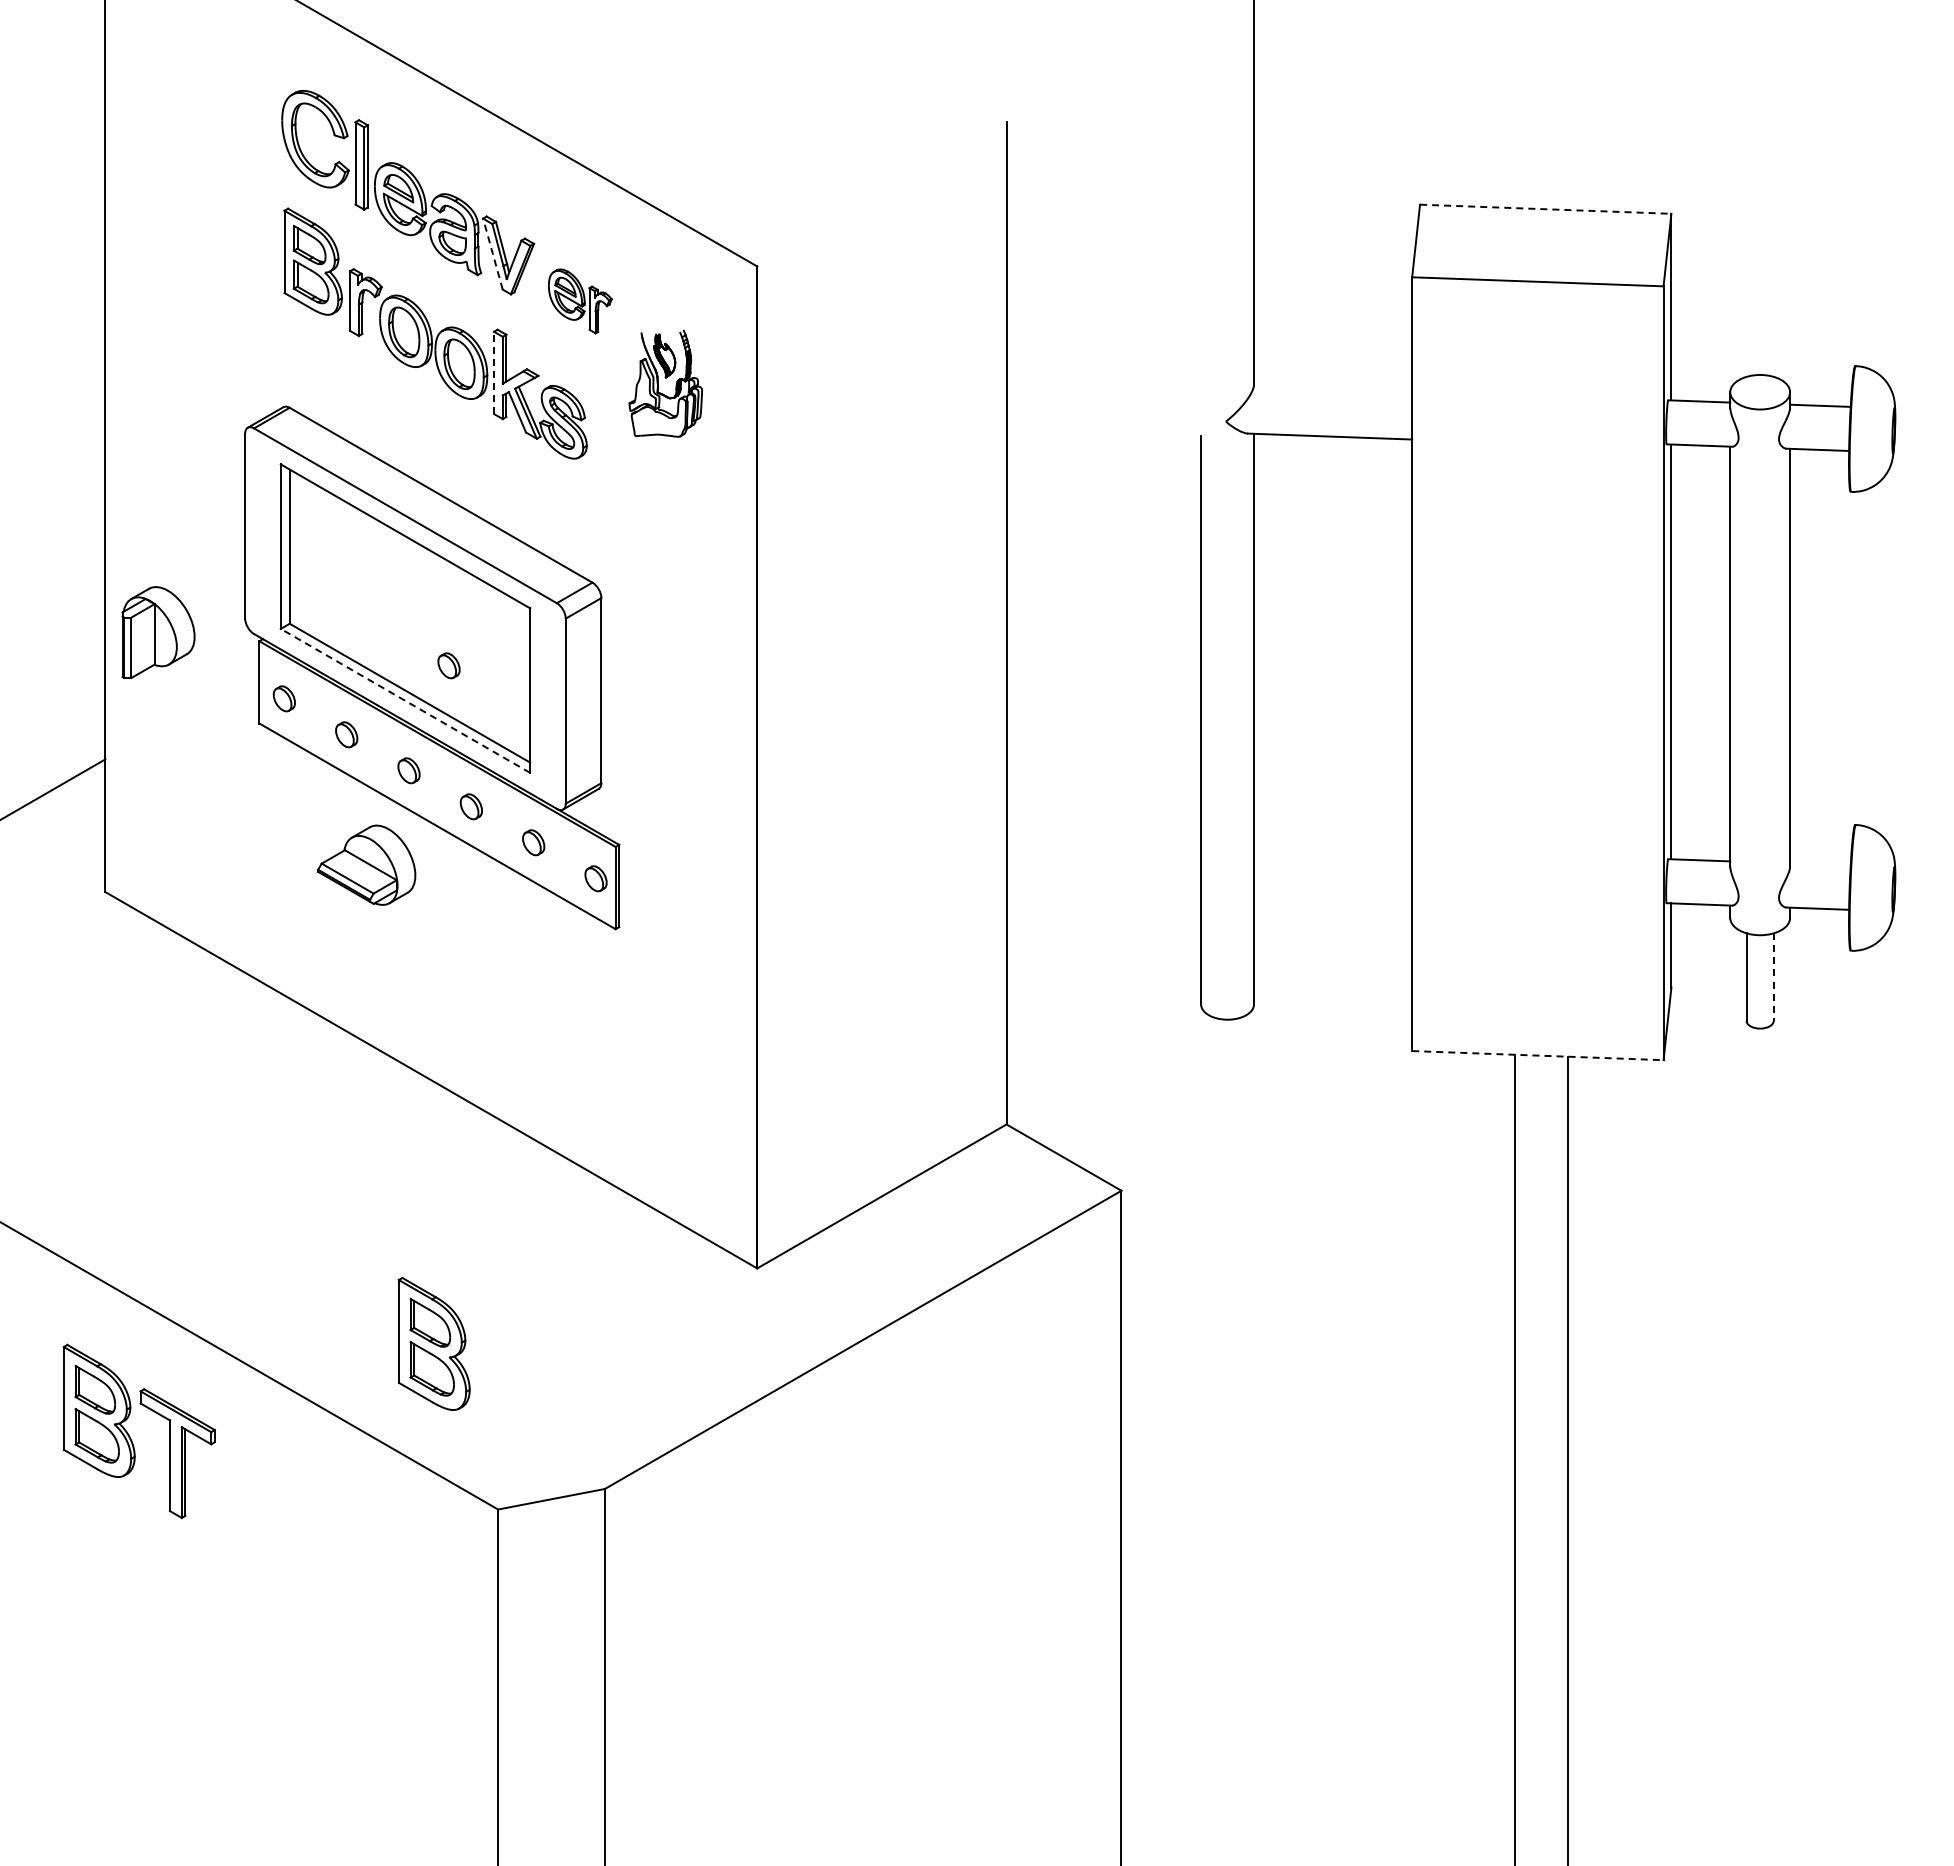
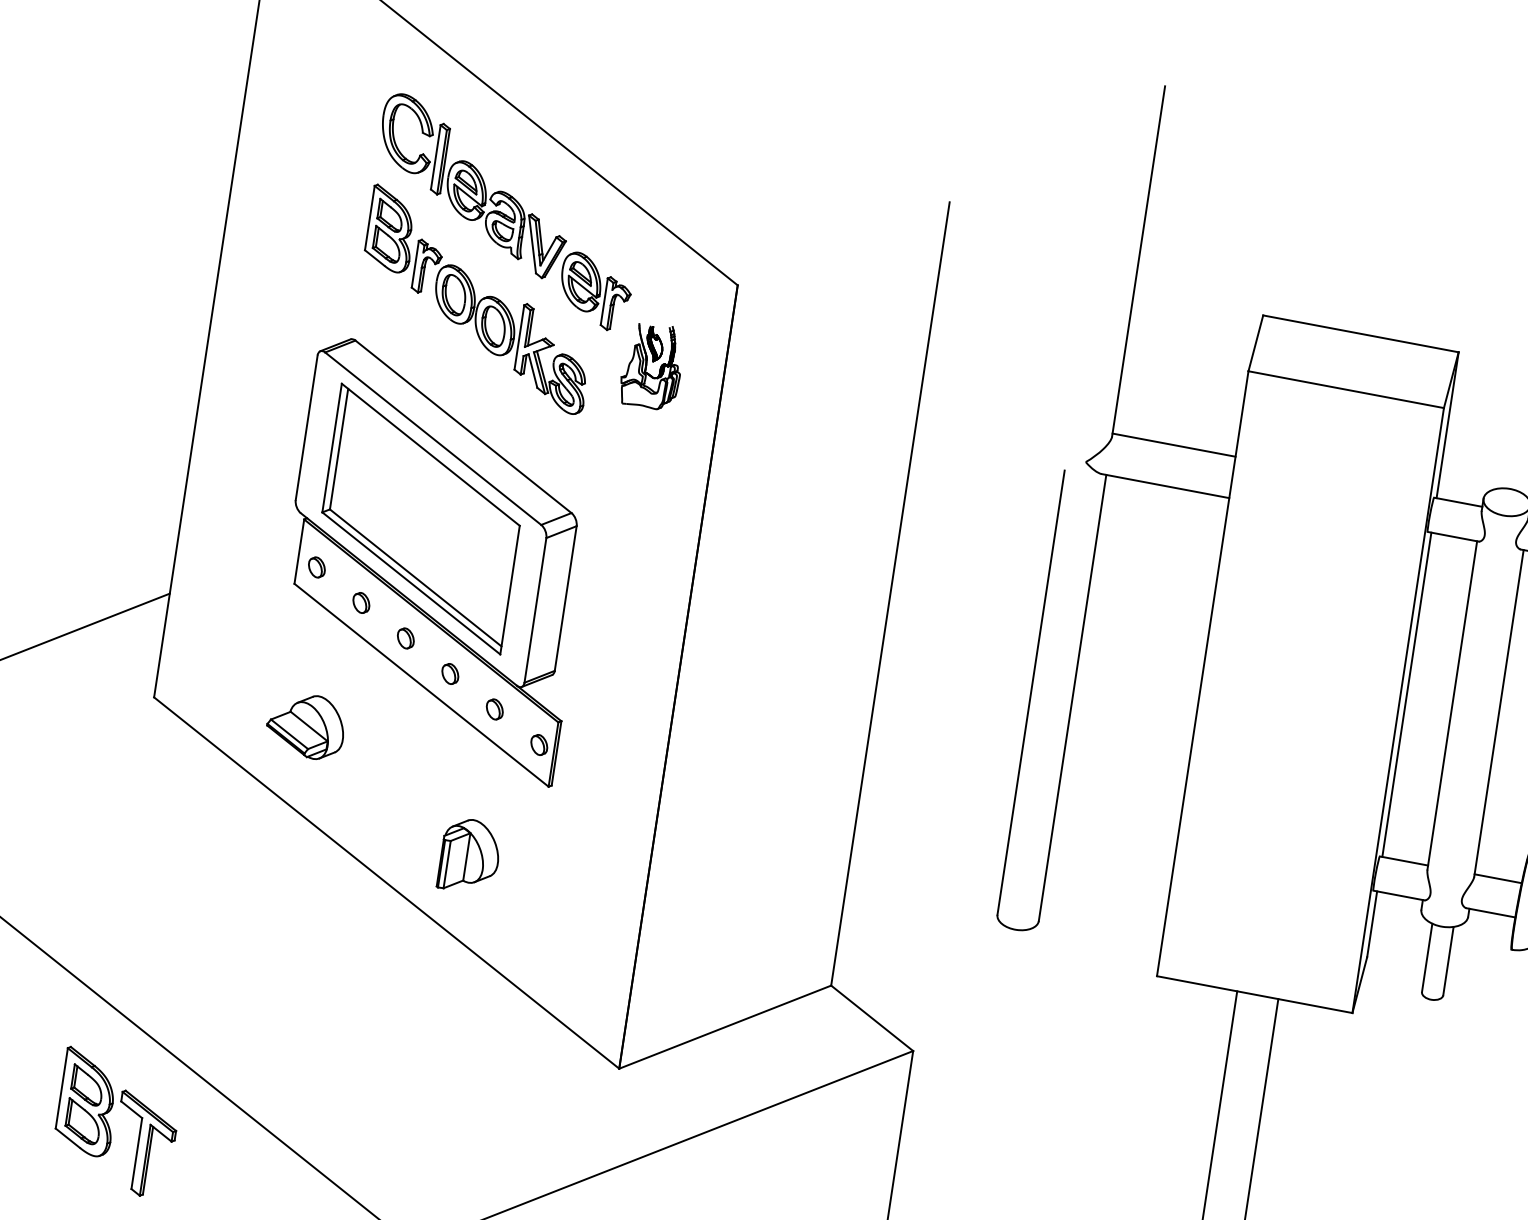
line: (1545, 209) -> (1360, 334), dashed -> solid
line: (492, 254) -> (532, 244), dashed -> solid
part: (580, 301) -> (595, 291), size x1.43
line: (494, 372) -> (519, 337), dashed -> solid
line: (1333, 383) -> (1174, 444), added
part: (158, 632) -> (470, 855), moved
part: (448, 665) -> (449, 560), removed
line: (405, 700) -> (411, 583), dashed -> solid
part: (366, 864) -> (305, 725), moved
line: (1820, 864) -> (1498, 878), added
line: (1773, 977) -> (1448, 961), dashed -> solid
line: (1537, 1055) -> (1254, 994), dashed -> solid
part: (433, 1343) -> (357, 1089), removed

